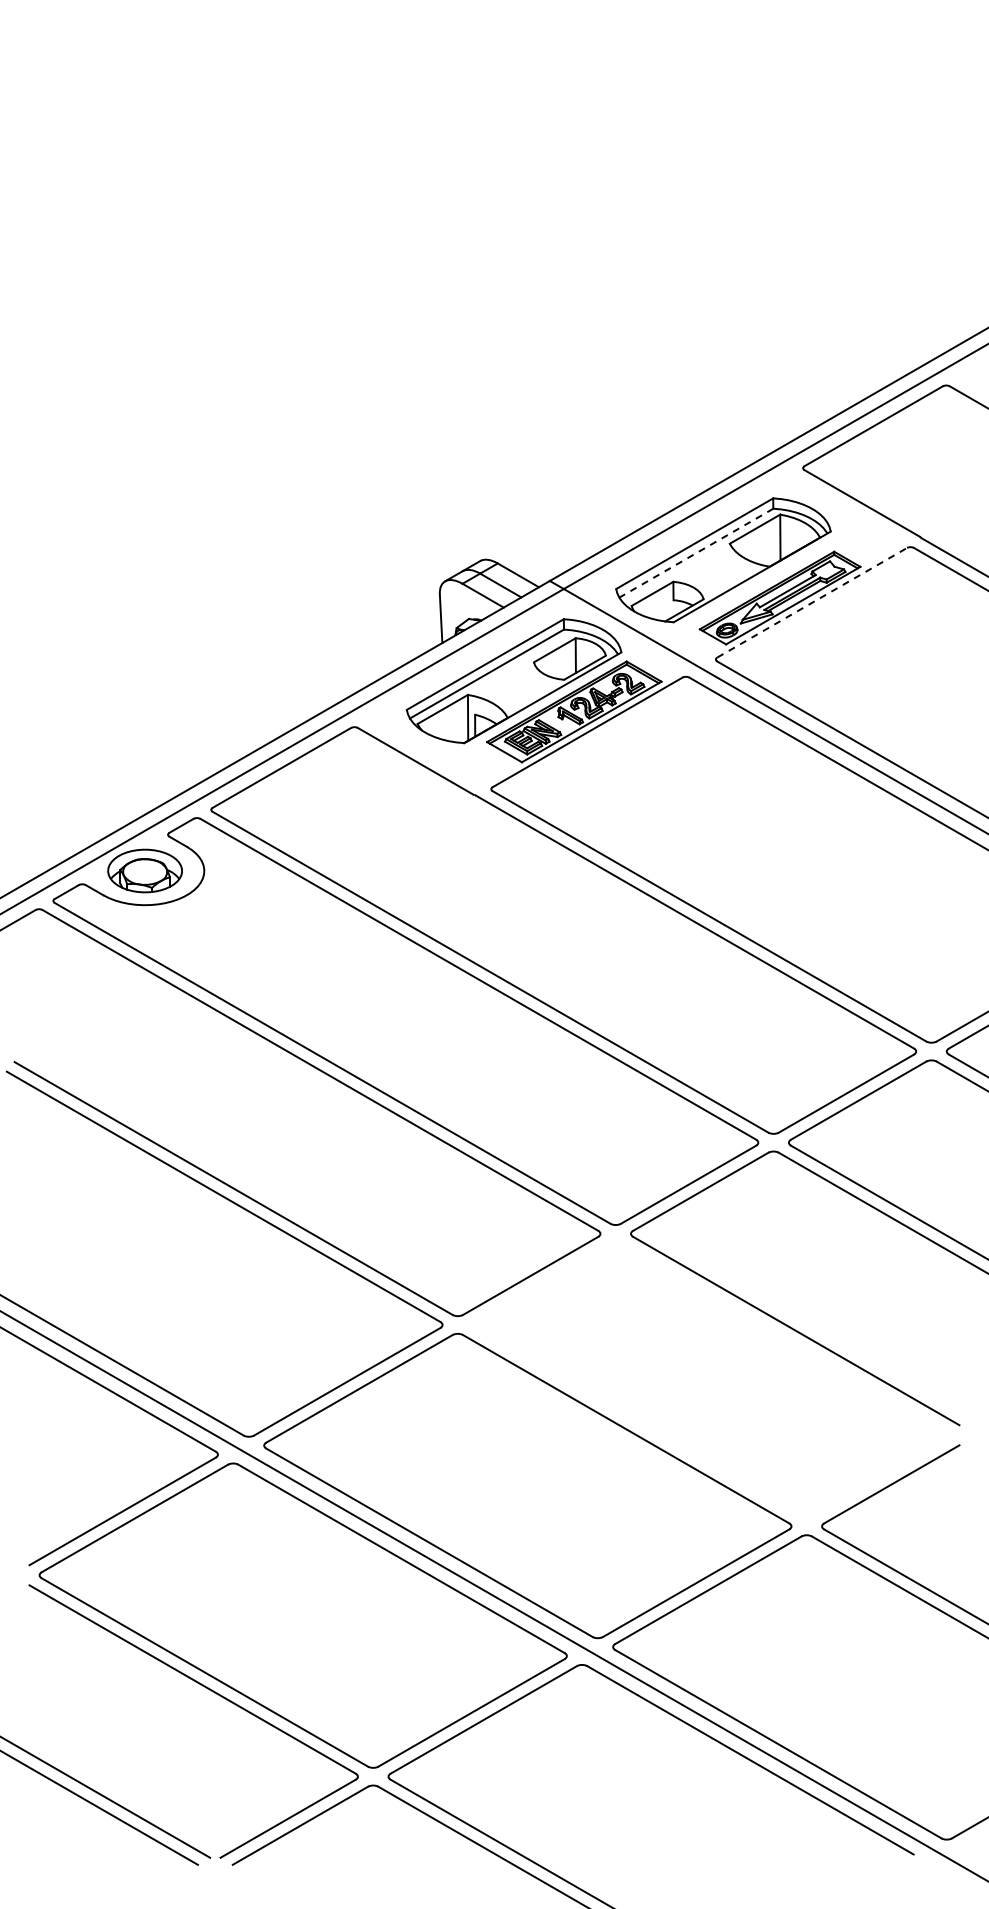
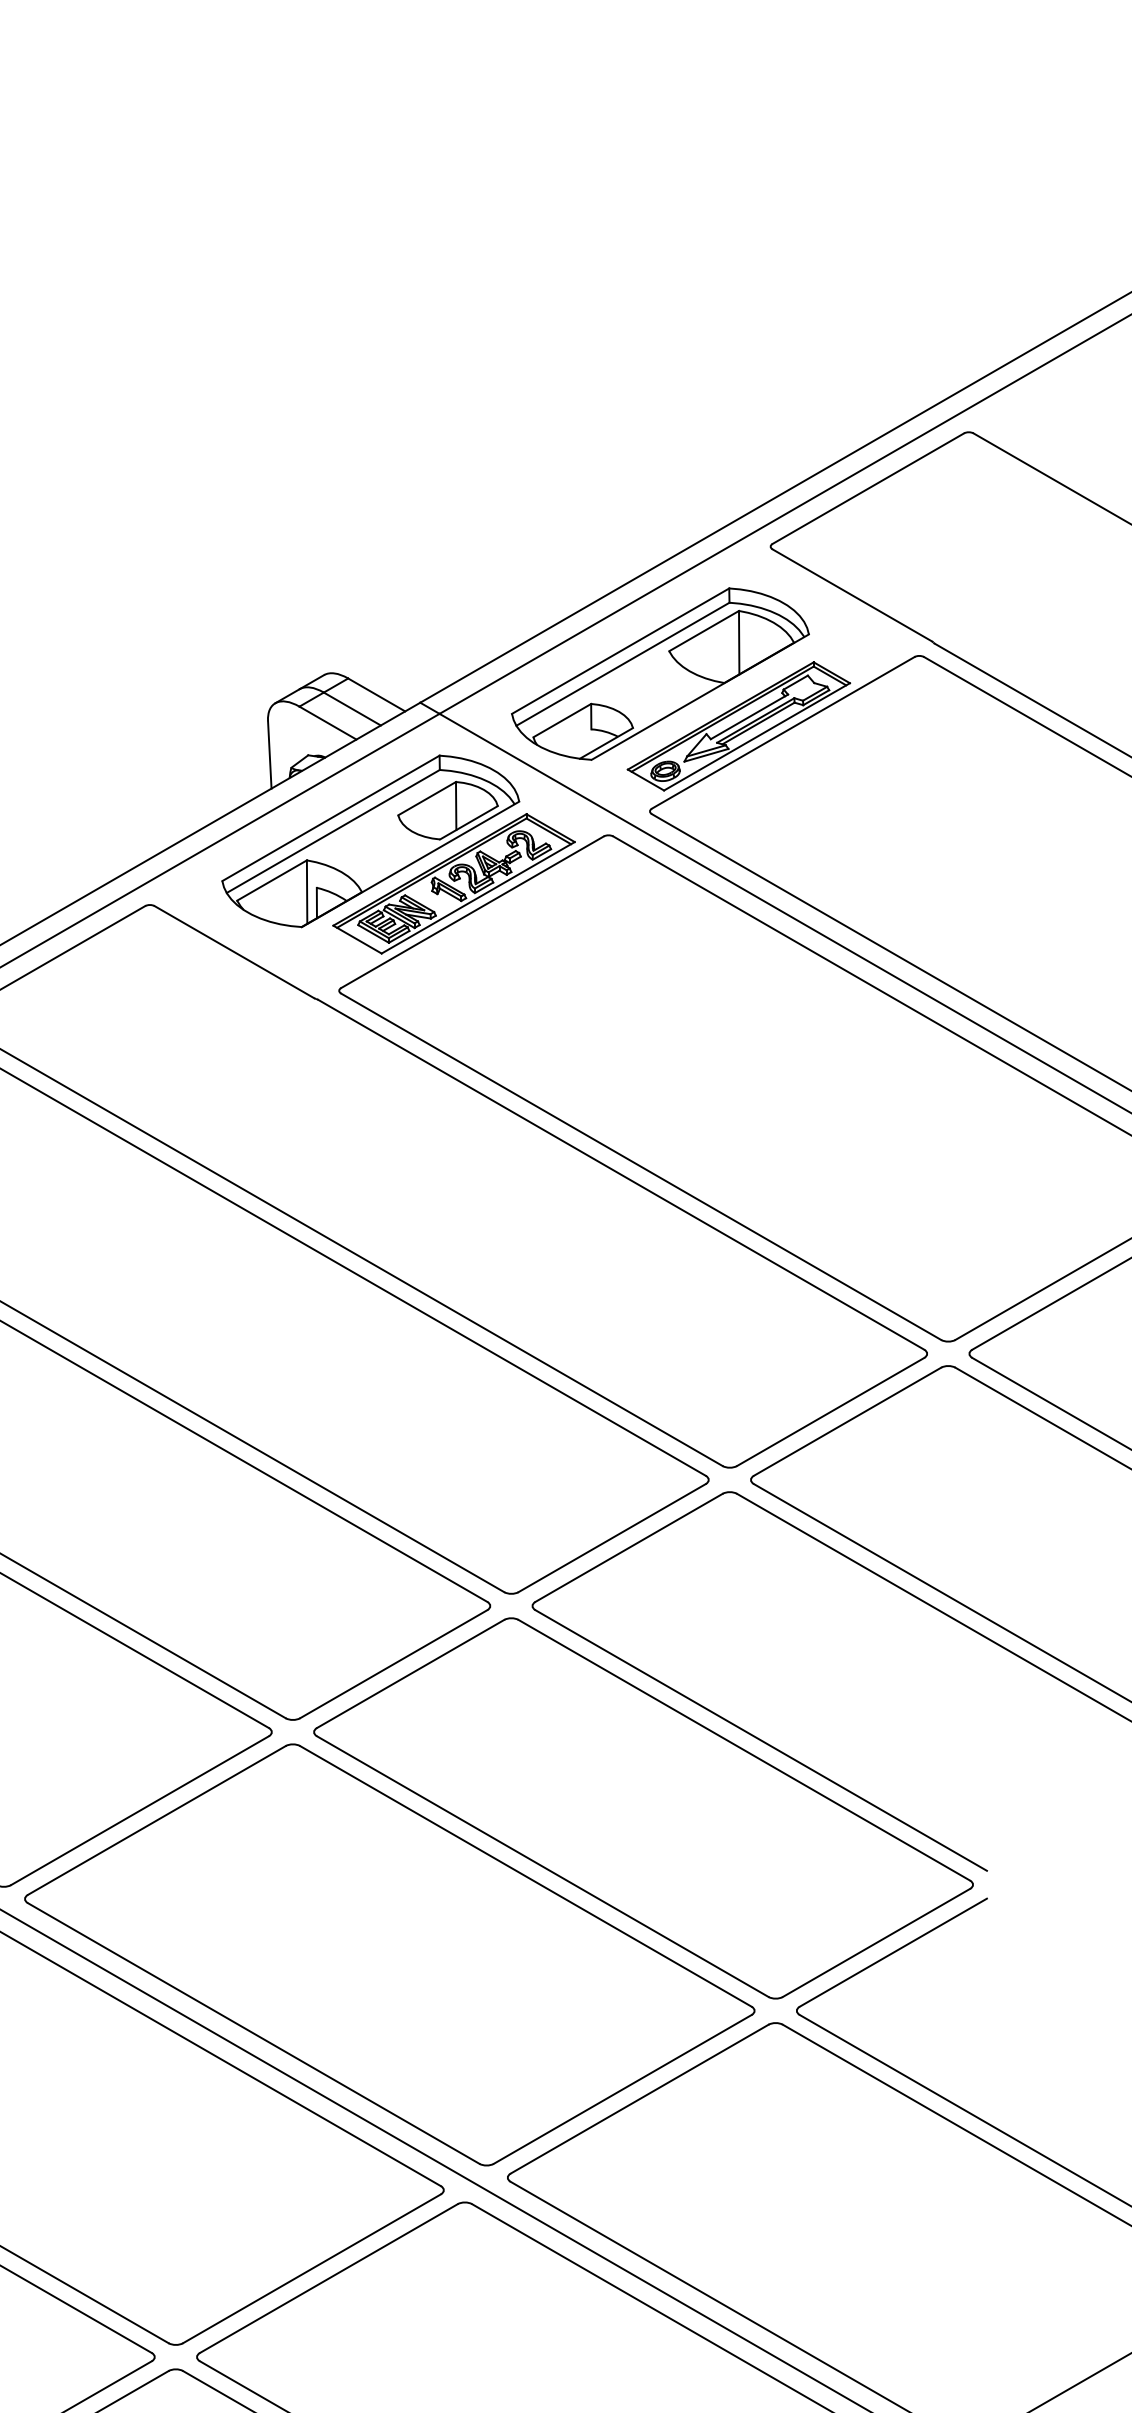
line: (696, 553) -> (623, 664), dashed -> solid
line: (812, 602) -> (783, 732), dashed -> solid
part: (711, 1379) -> (643, 1807), added

